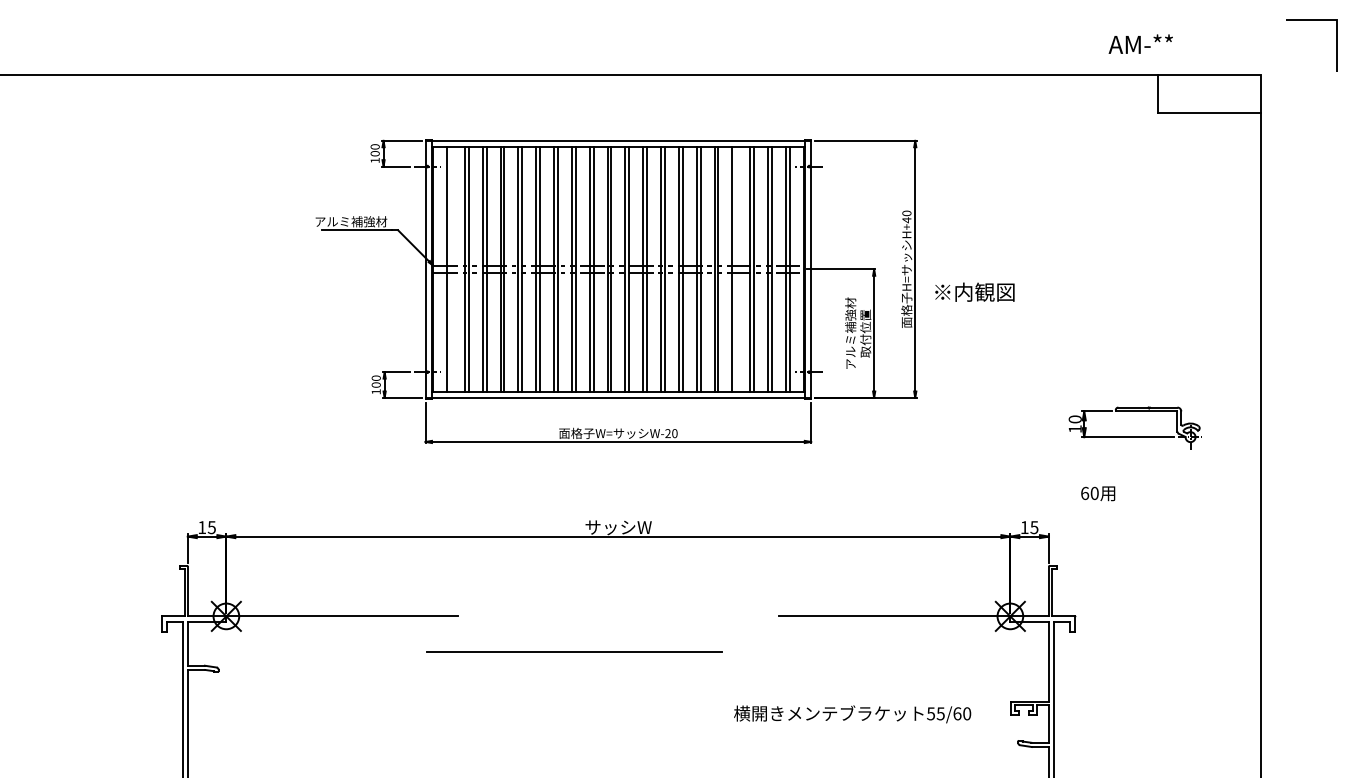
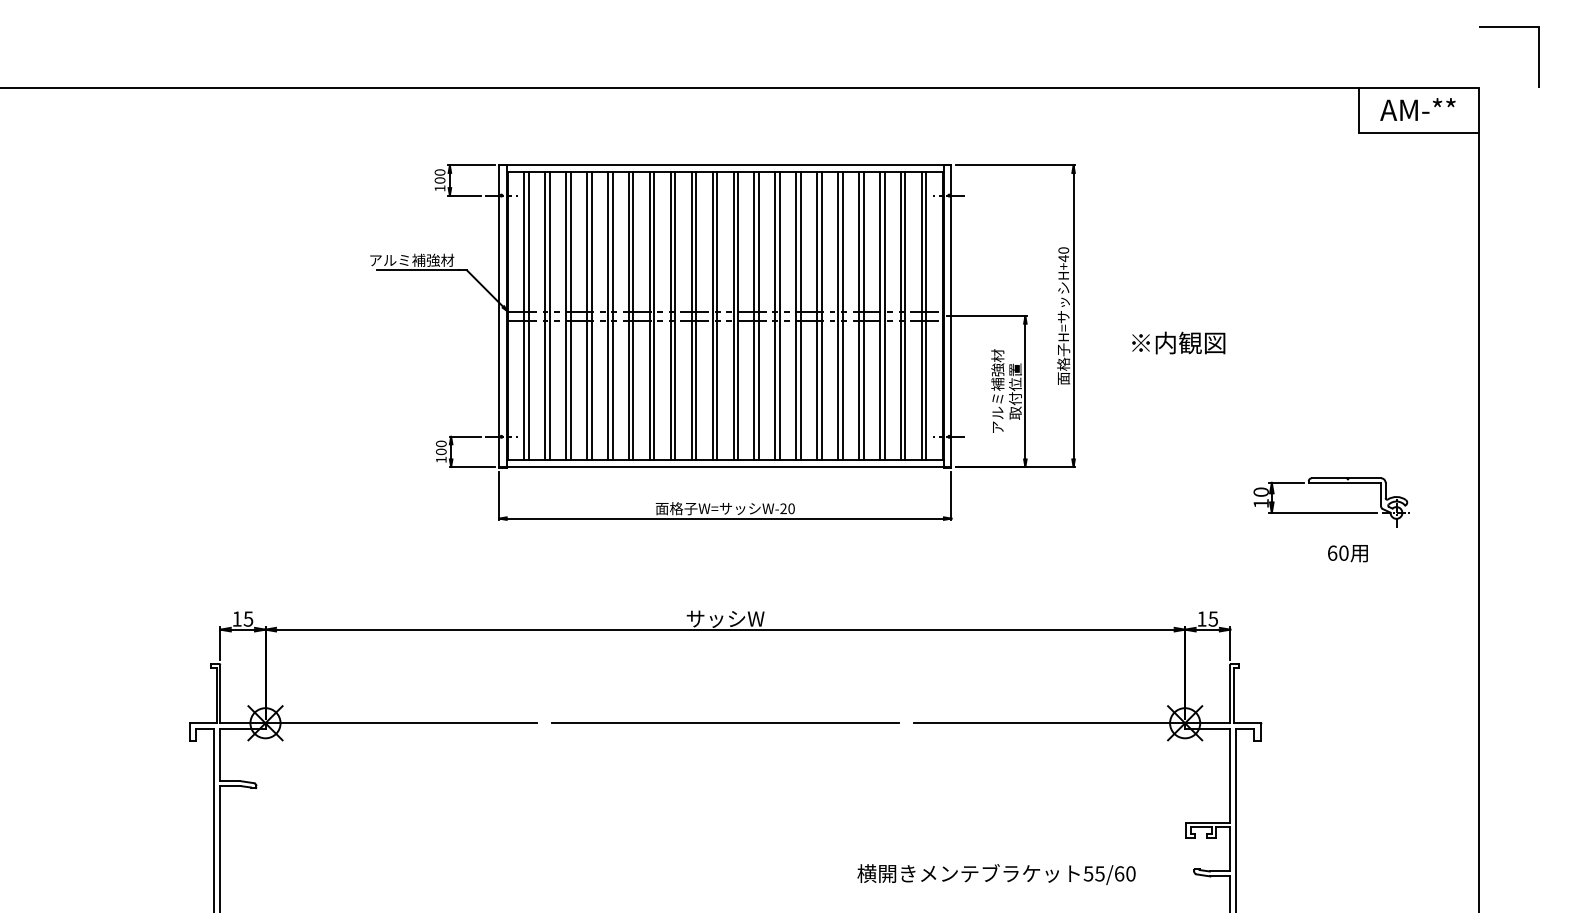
line: (1311, 20) -> (1509, 27), moved
text: (1140, 43) -> (1417, 108), moved
line: (450, 269) -> (528, 316), added
line: (736, 269) -> (863, 316), added
text: (974, 291) -> (1178, 342), moved
text: (1098, 493) -> (1348, 553), moved
line: (574, 651) -> (725, 722), moved
text: (852, 714) -> (996, 874), moved

